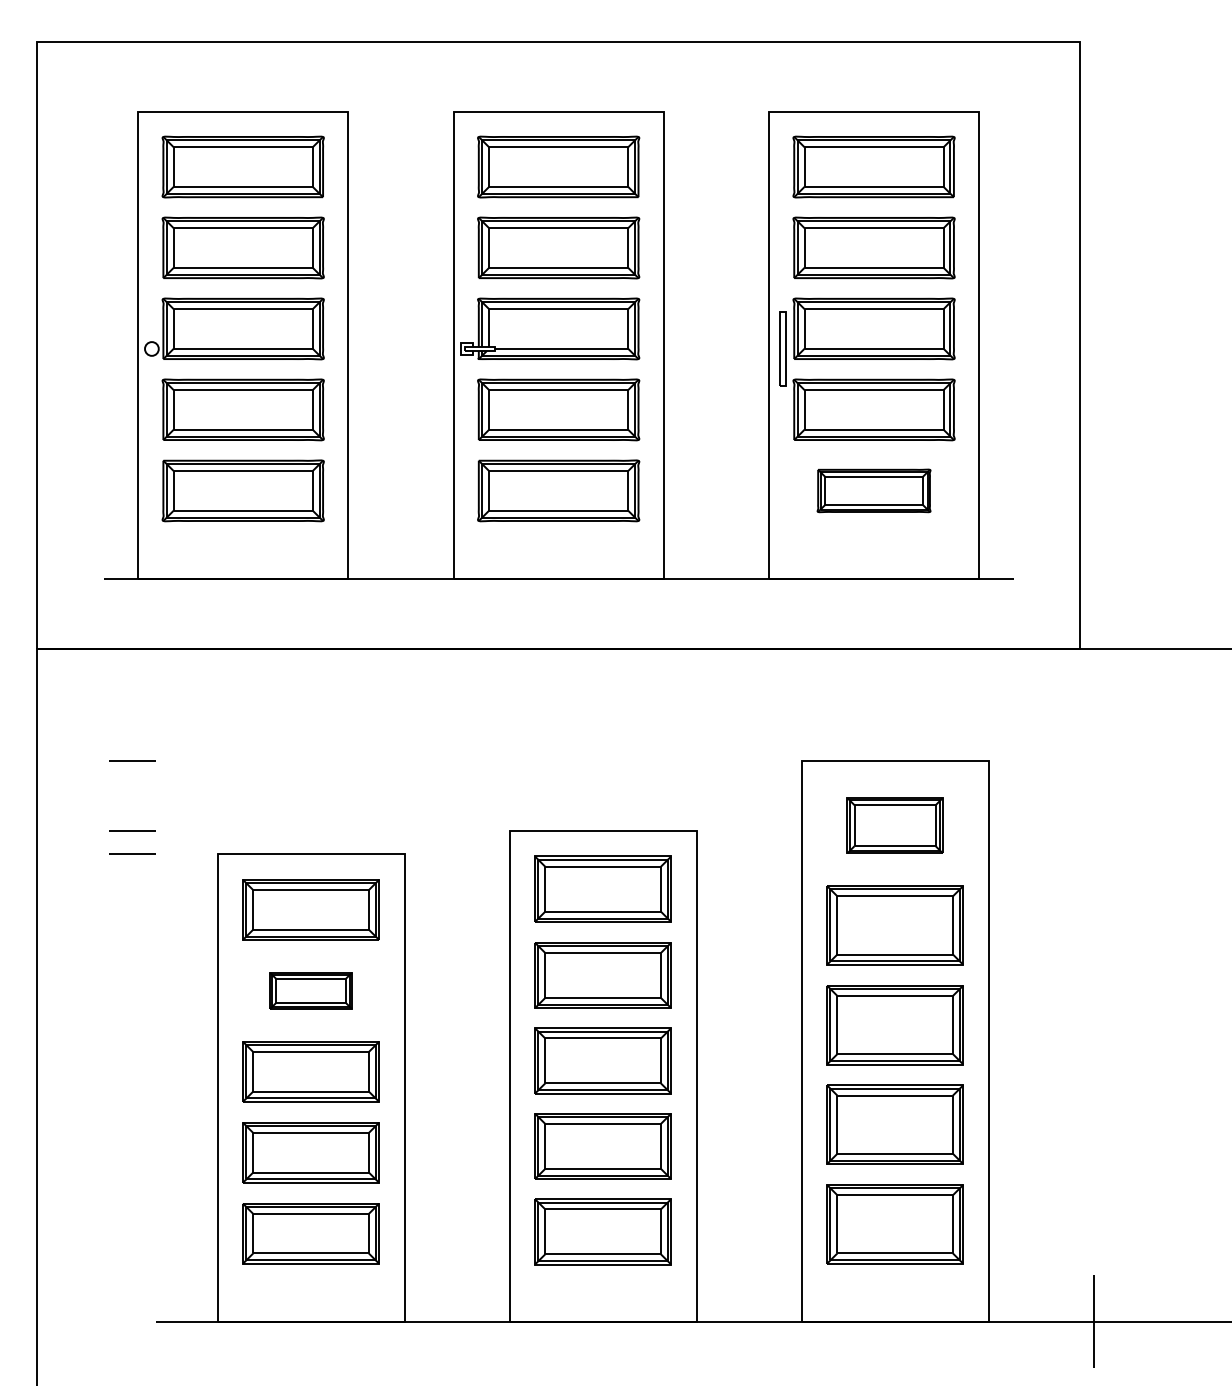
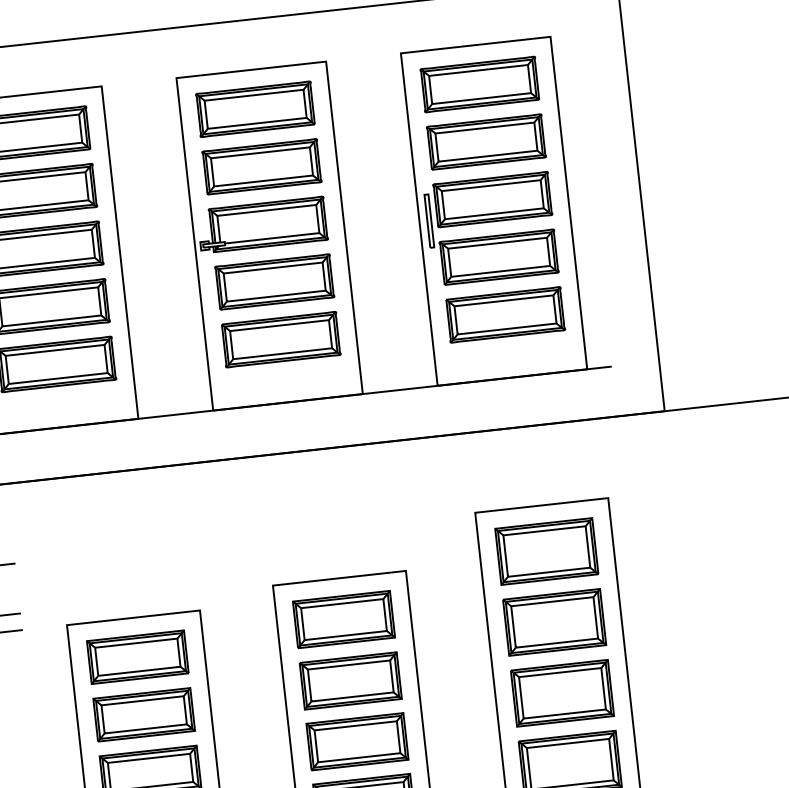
part: (873, 490) -> (505, 314), size x1.43
part: (894, 825) -> (546, 551), size x1.43
part: (310, 990) -> (143, 714), size x1.67

